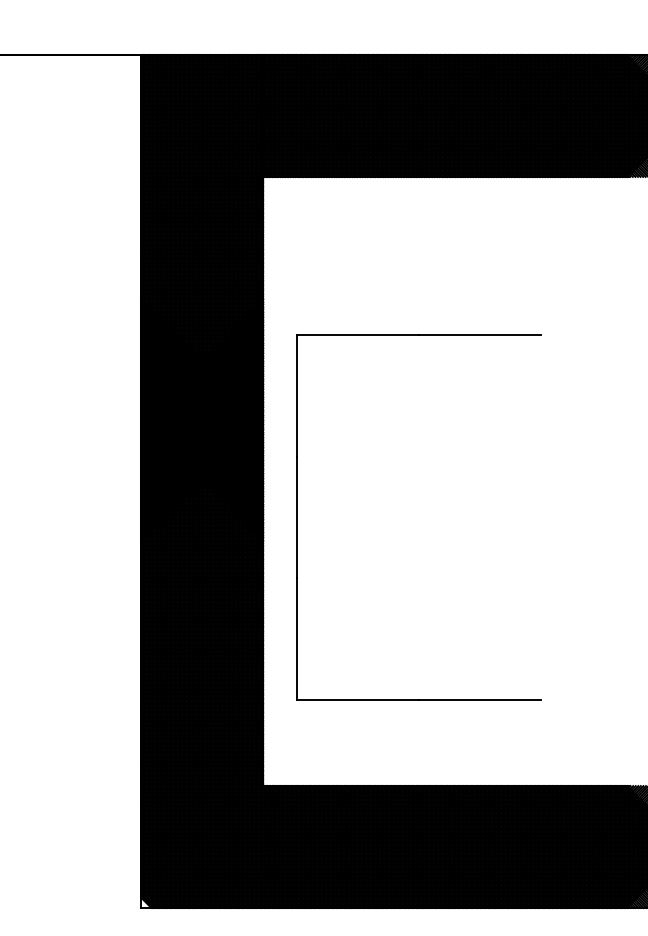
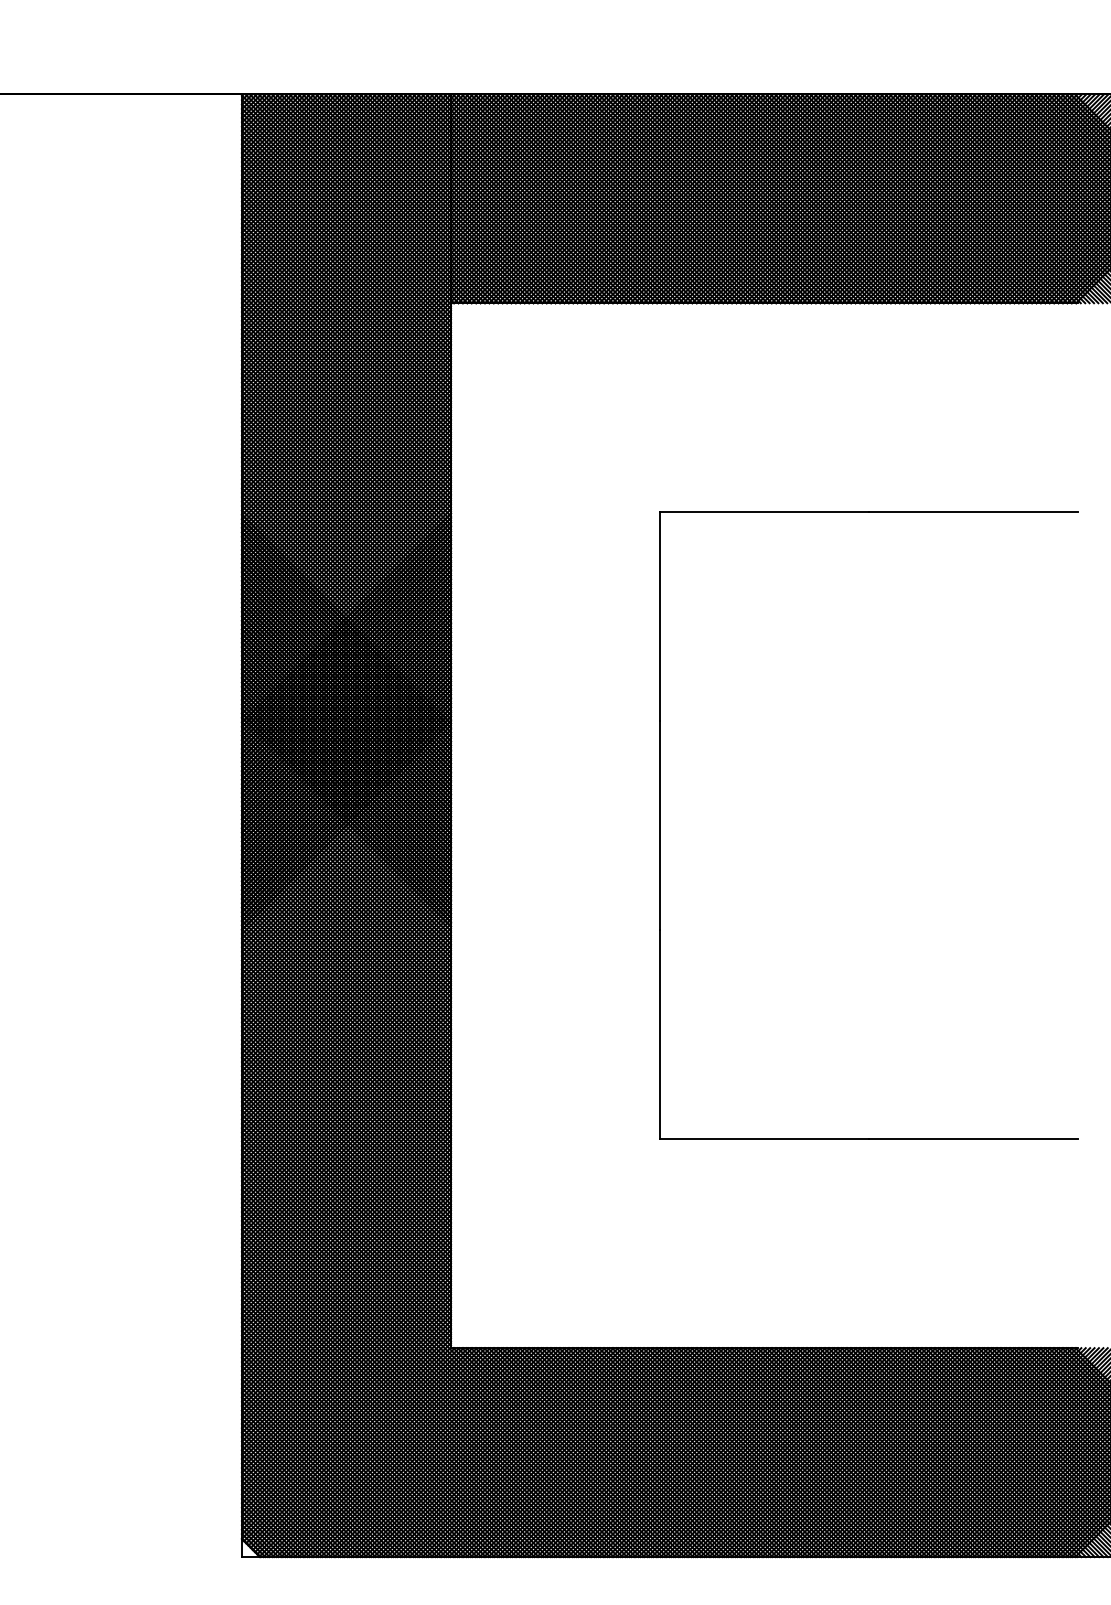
part: (297, 517) -> (660, 825), moved

